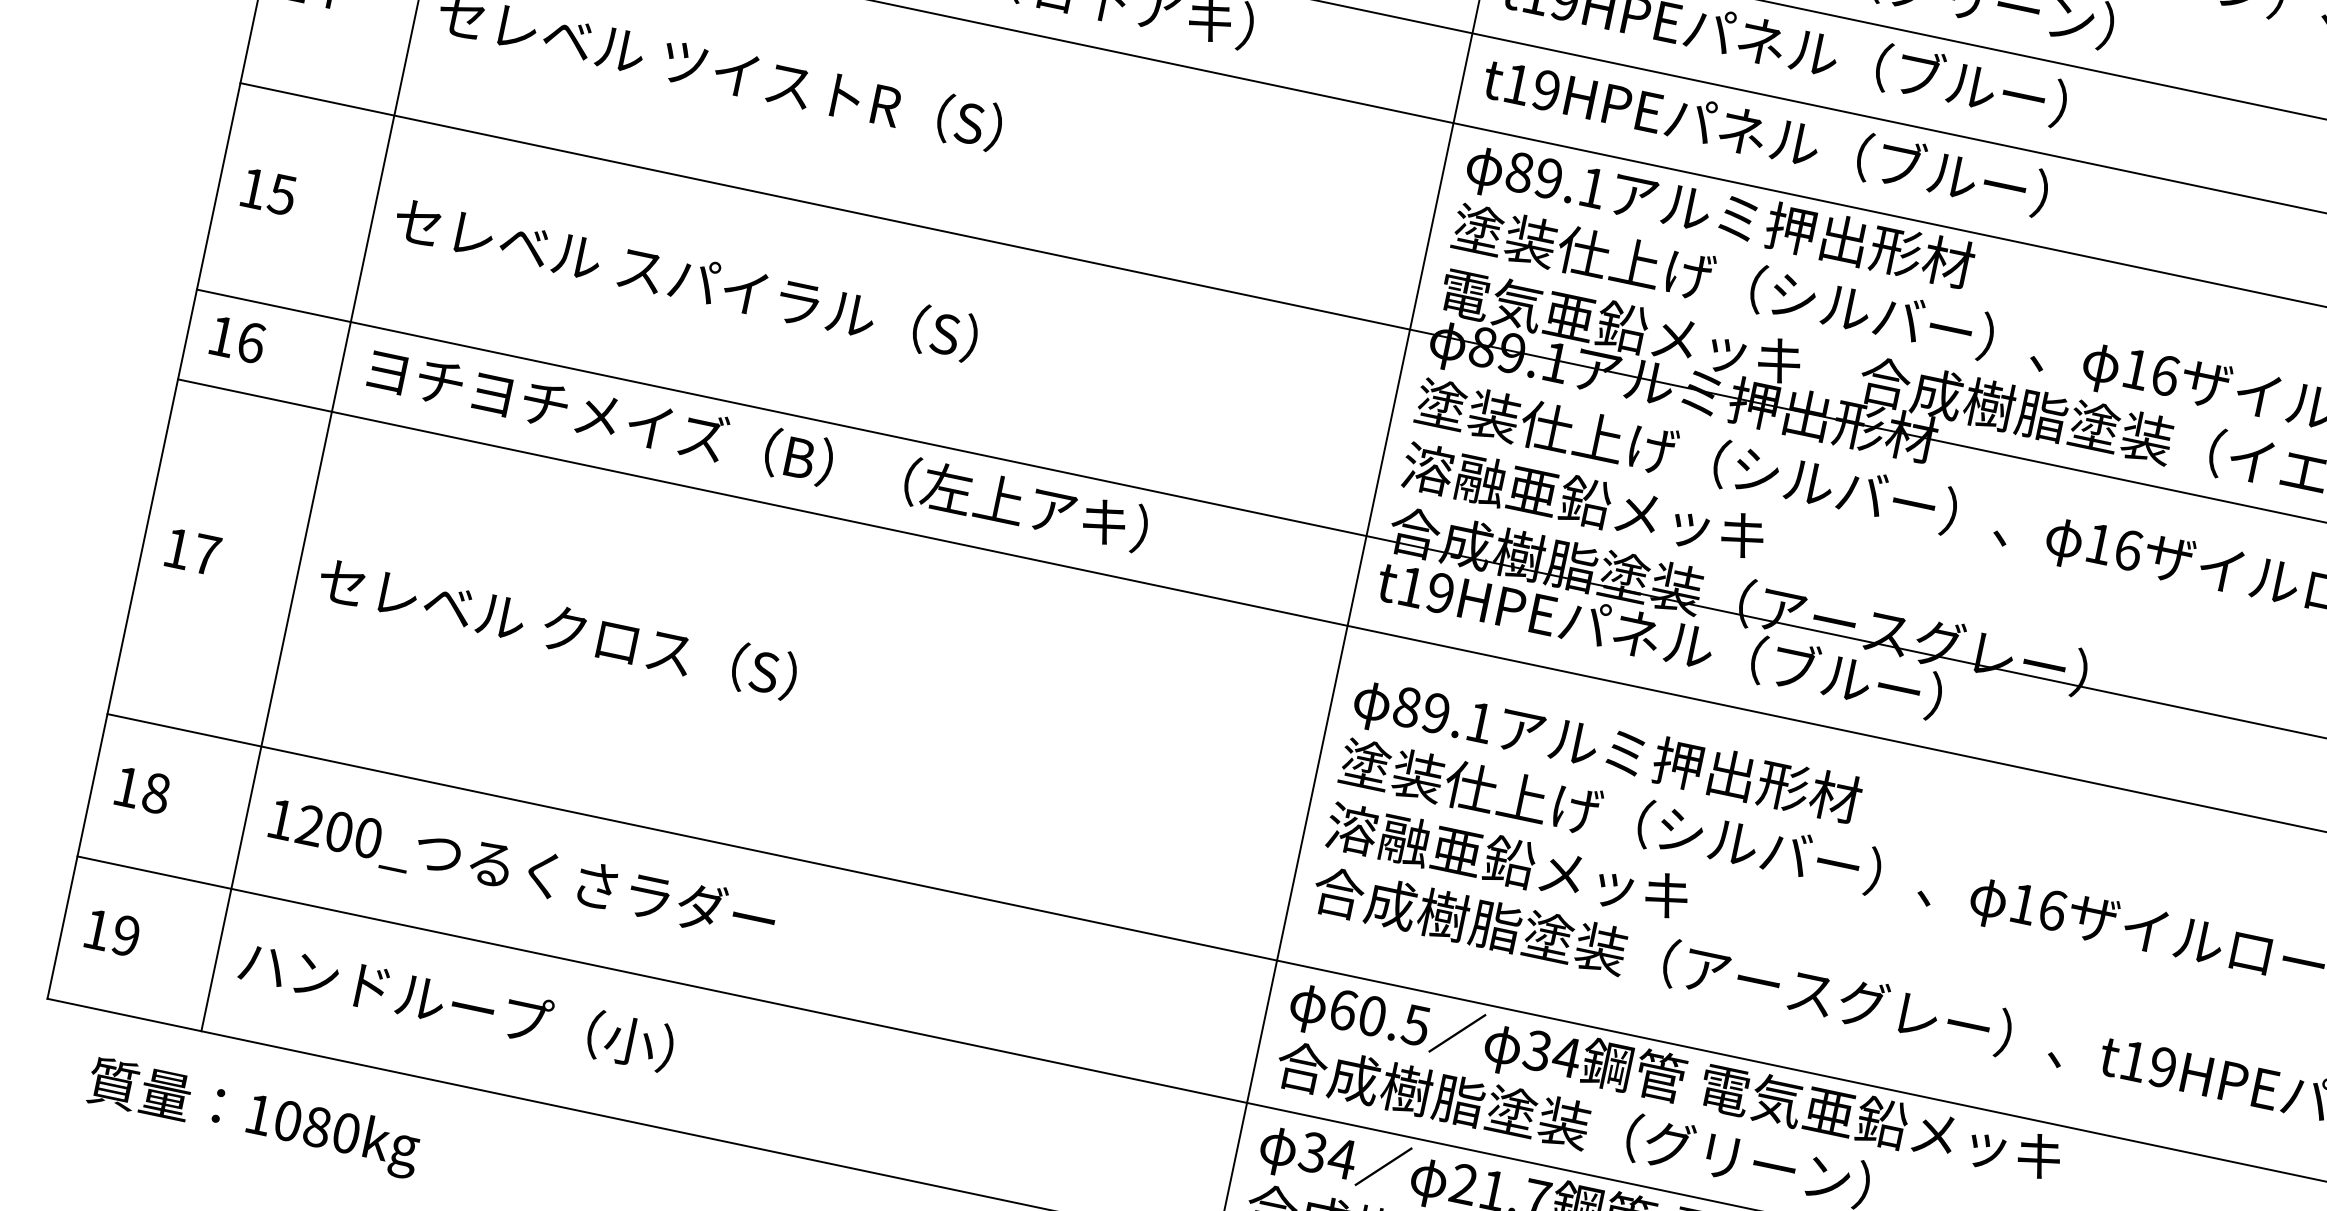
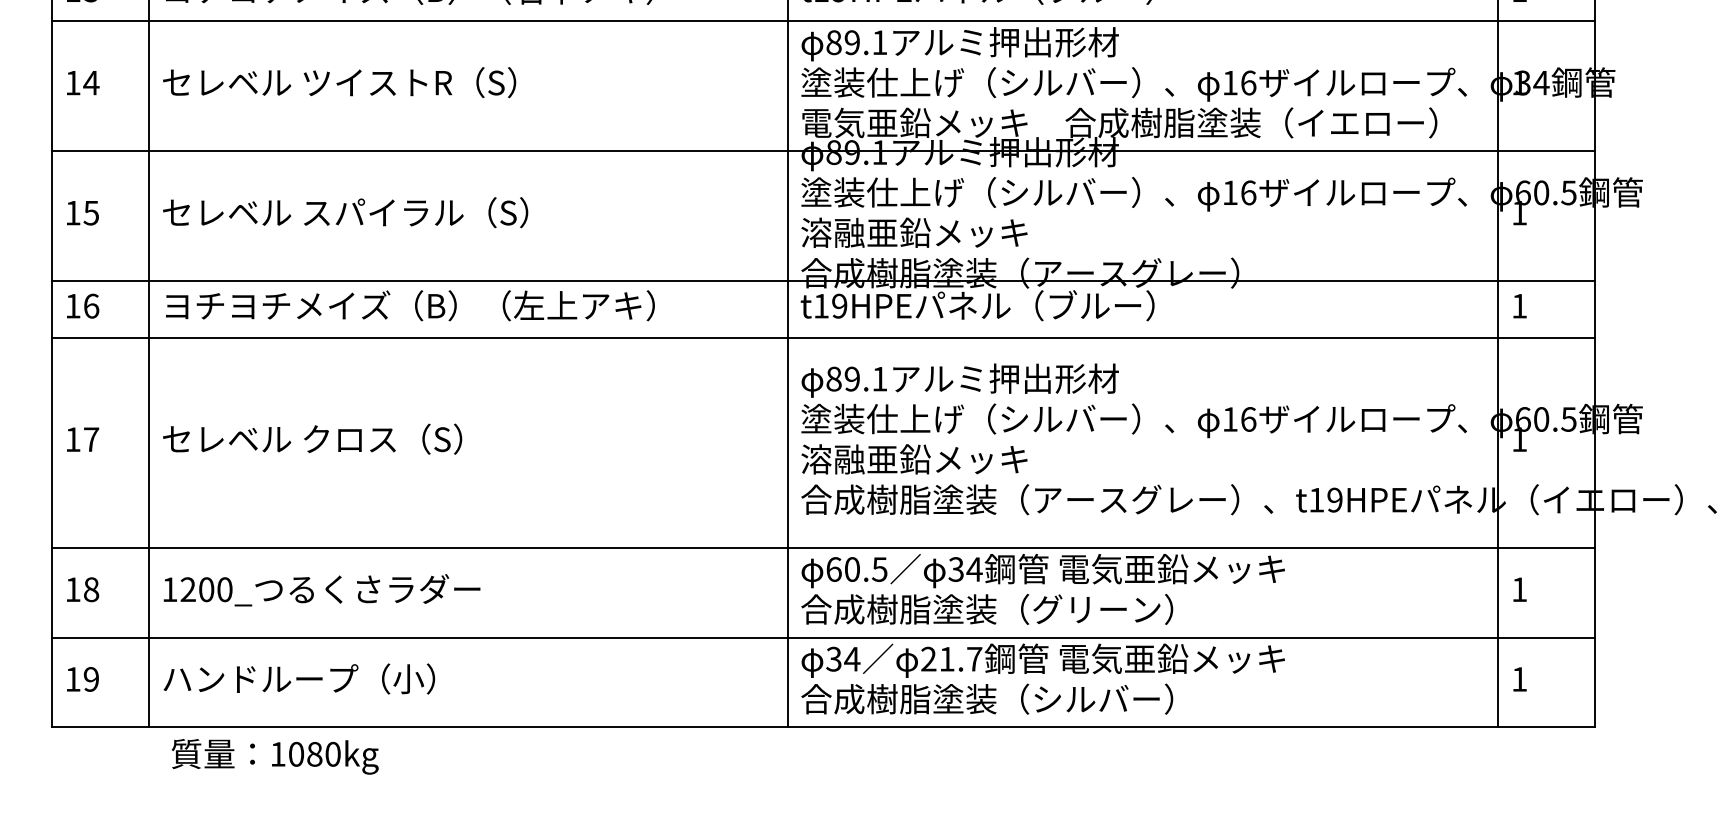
text: (252, 1117) -> (274, 756), moved

